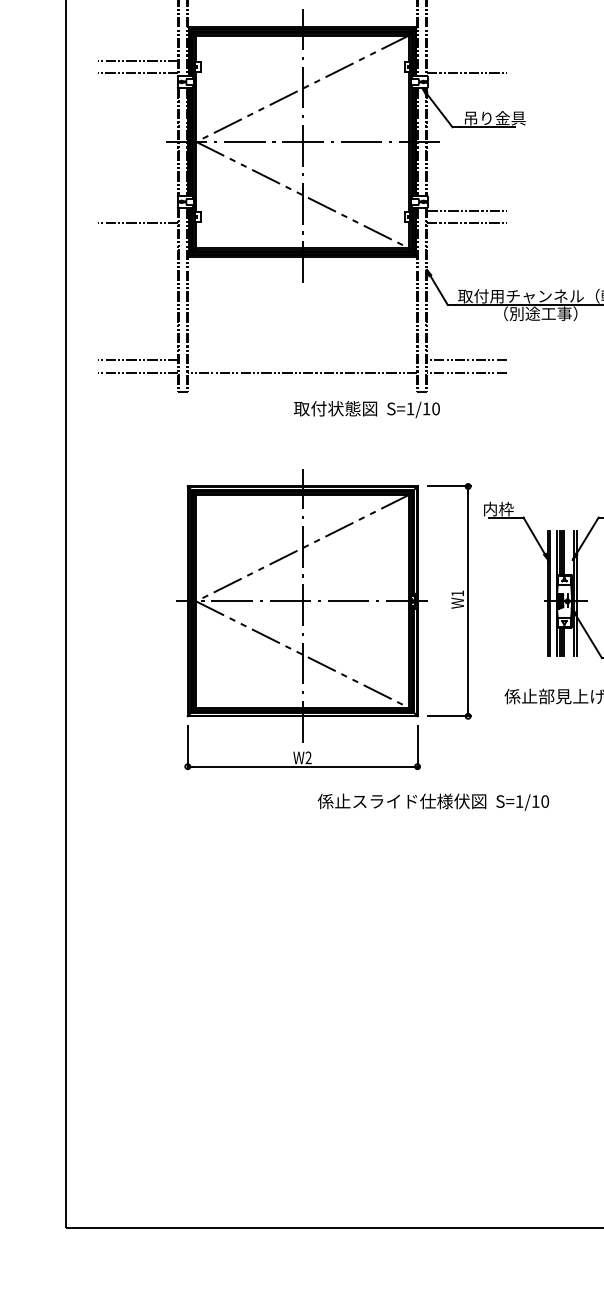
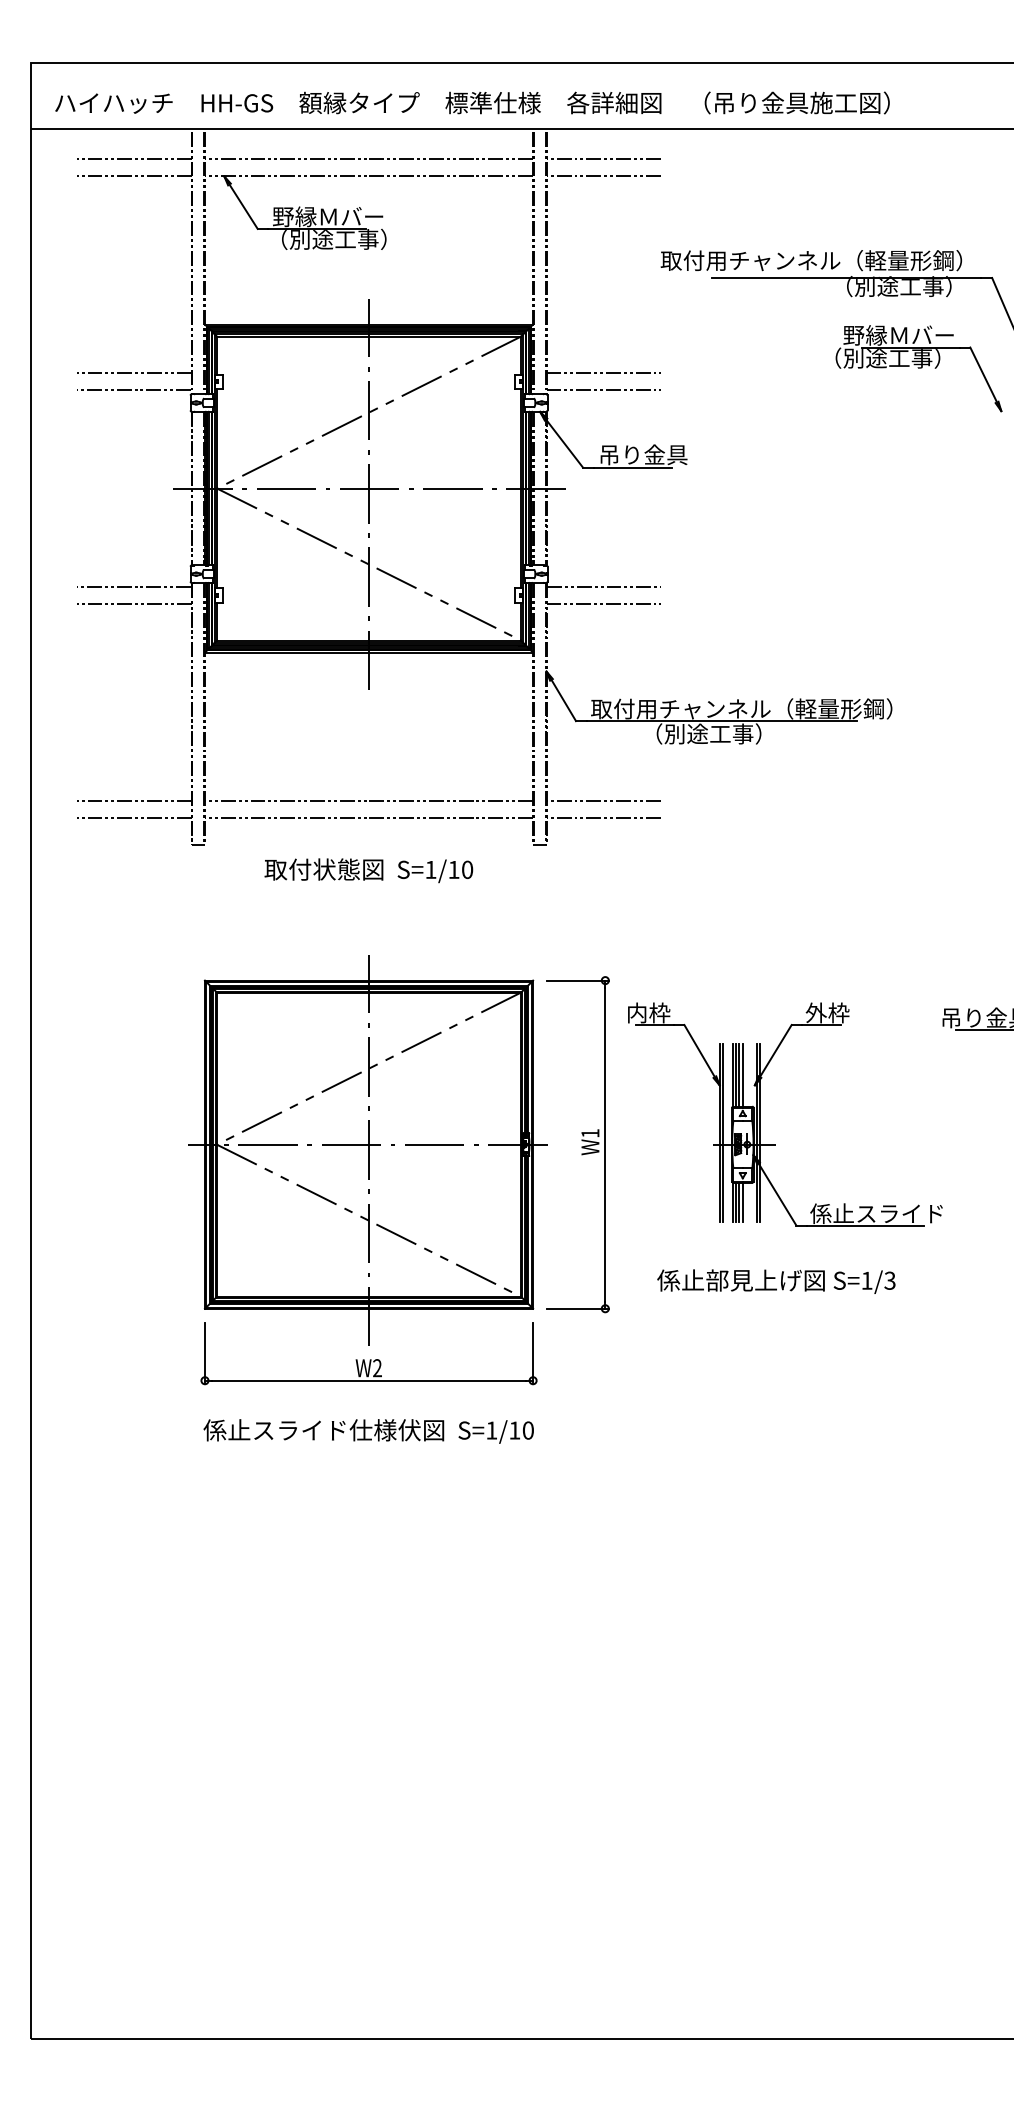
line: (466, 60) -> (603, 372), added
line: (138, 210) -> (134, 586), added
line: (302, 360) -> (368, 800), added
text: (366, 409) -> (368, 870), moved
text: (433, 802) -> (368, 1431), moved

